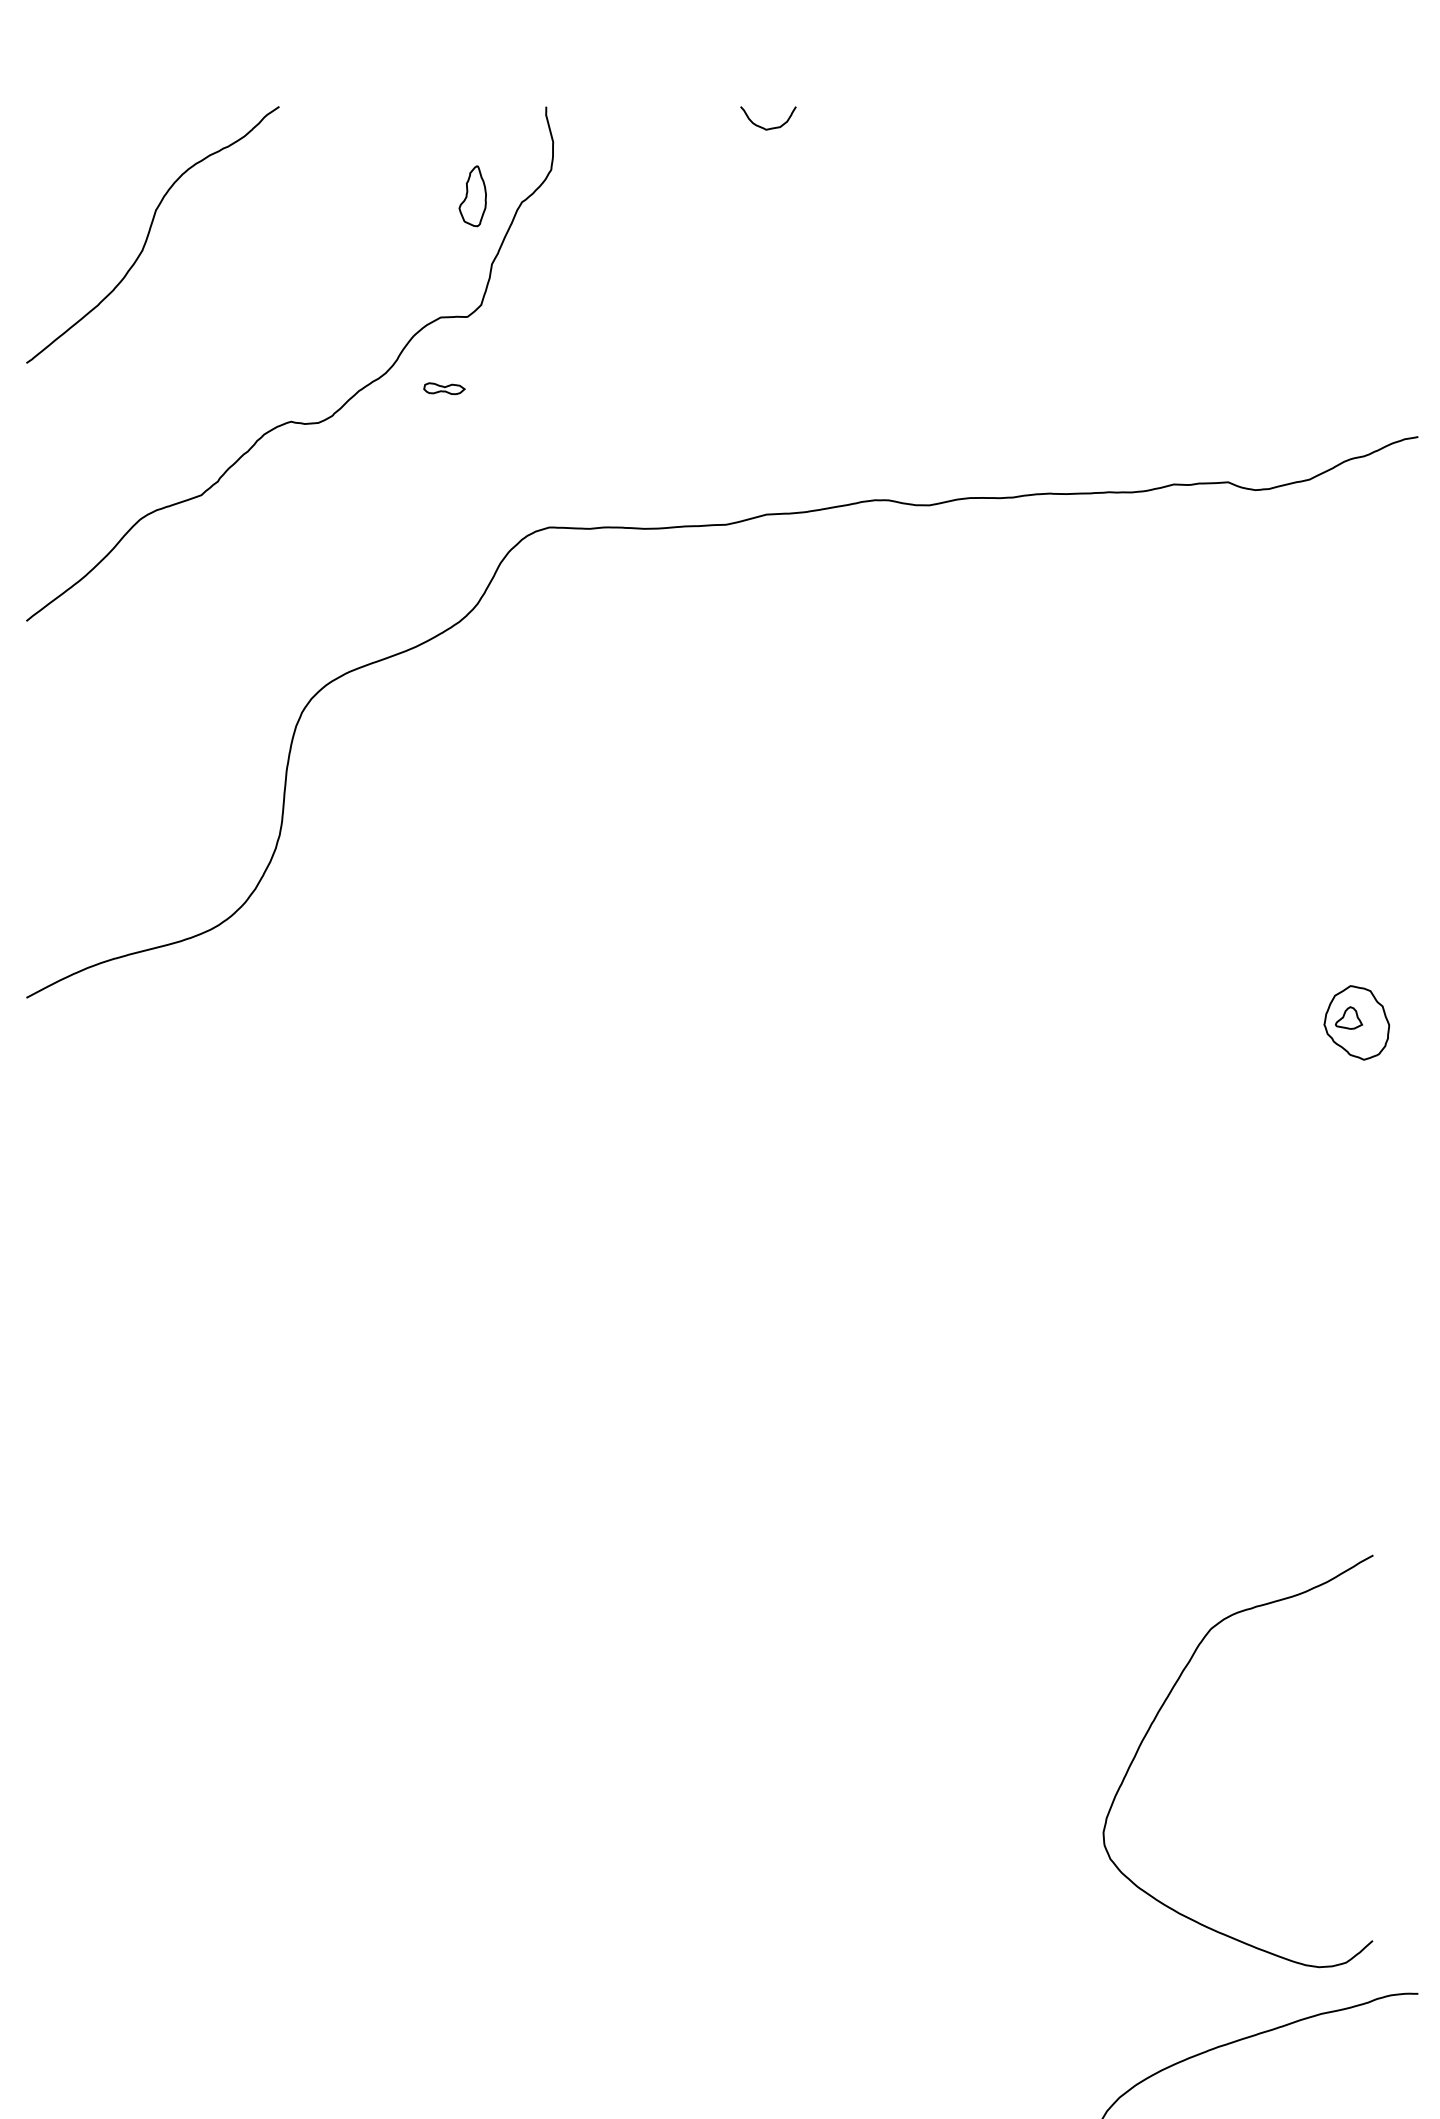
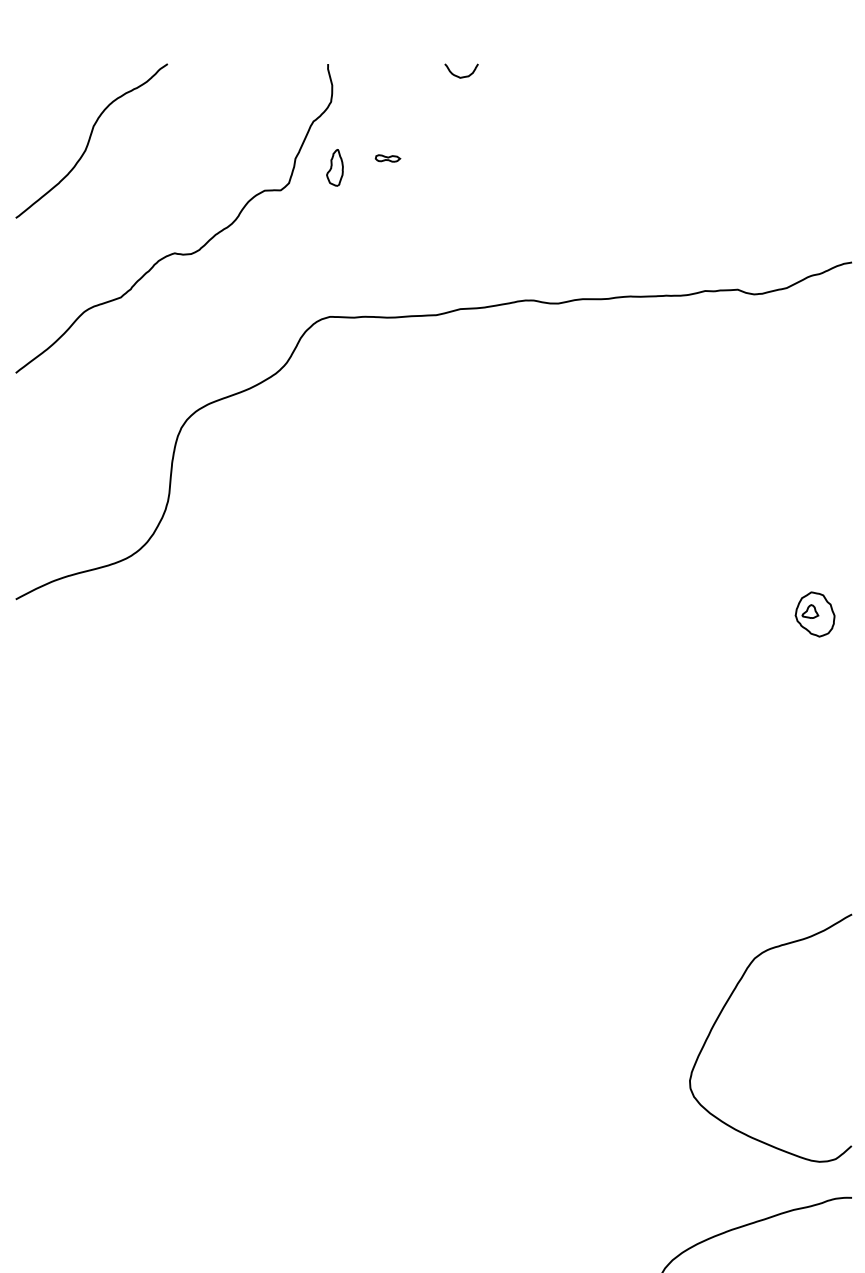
part: (472, 195) -> (334, 167), moved
part: (443, 388) -> (387, 158), moved
curve: (1161, 1711) -> (724, 1008), moved

